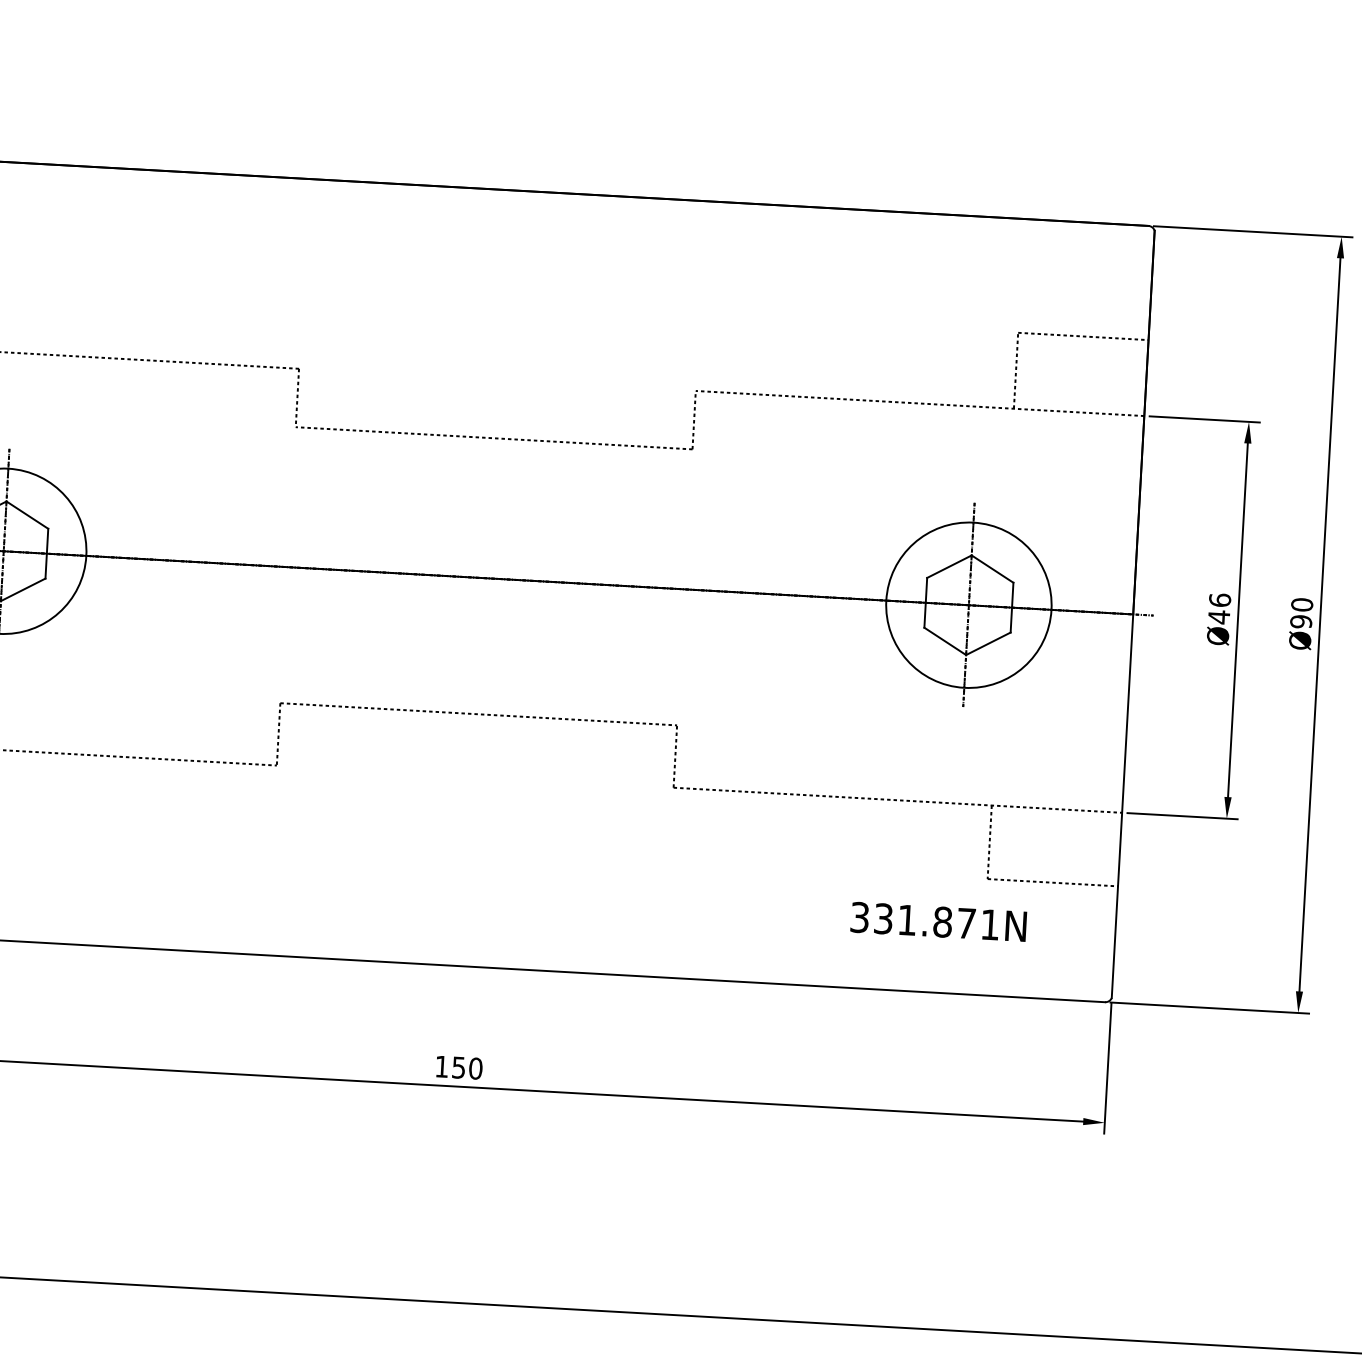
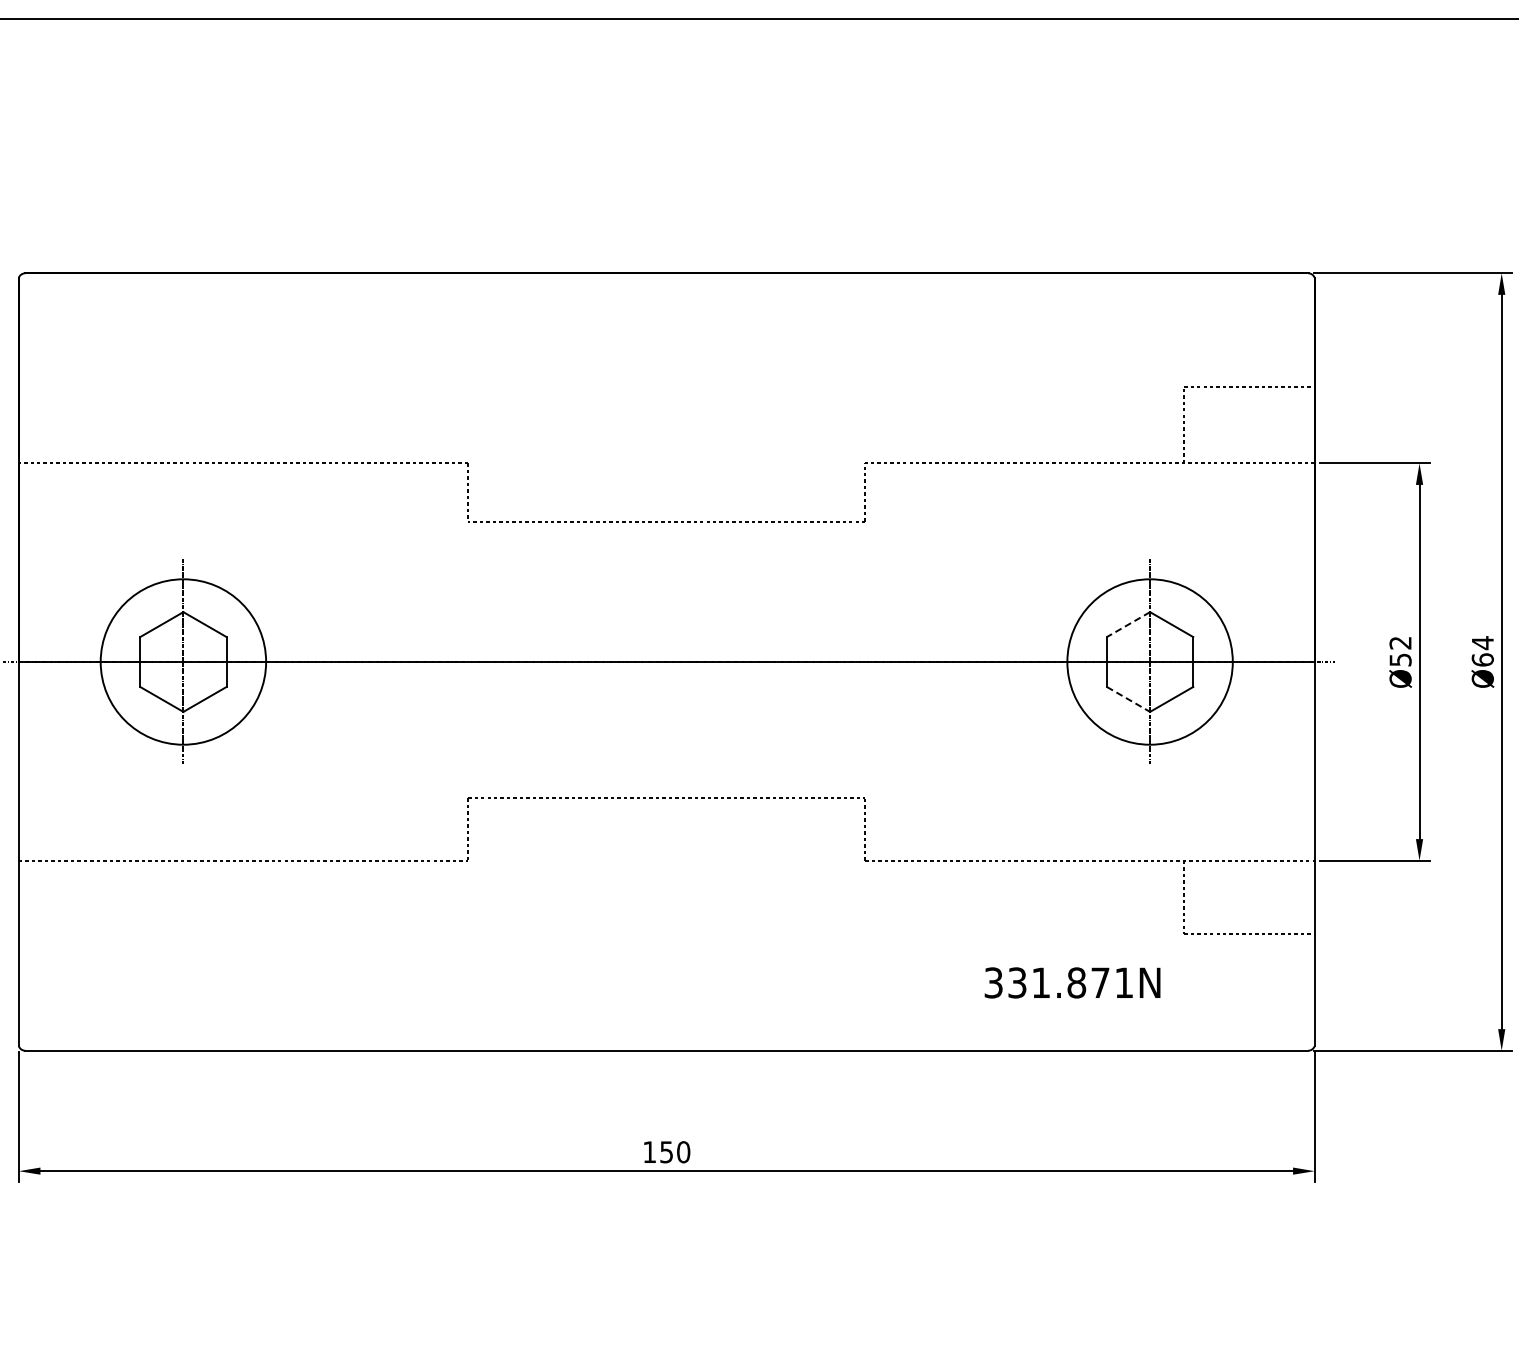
line: (949, 566) -> (1128, 624), solid -> dashed
text: (1219, 608) -> (1400, 651), Ø46 -> Ø52
text: (1301, 613) -> (1482, 651), Ø90 -> Ø64
line: (945, 641) -> (1128, 699), solid -> dashed
text: (938, 921) -> (1072, 982), moved

